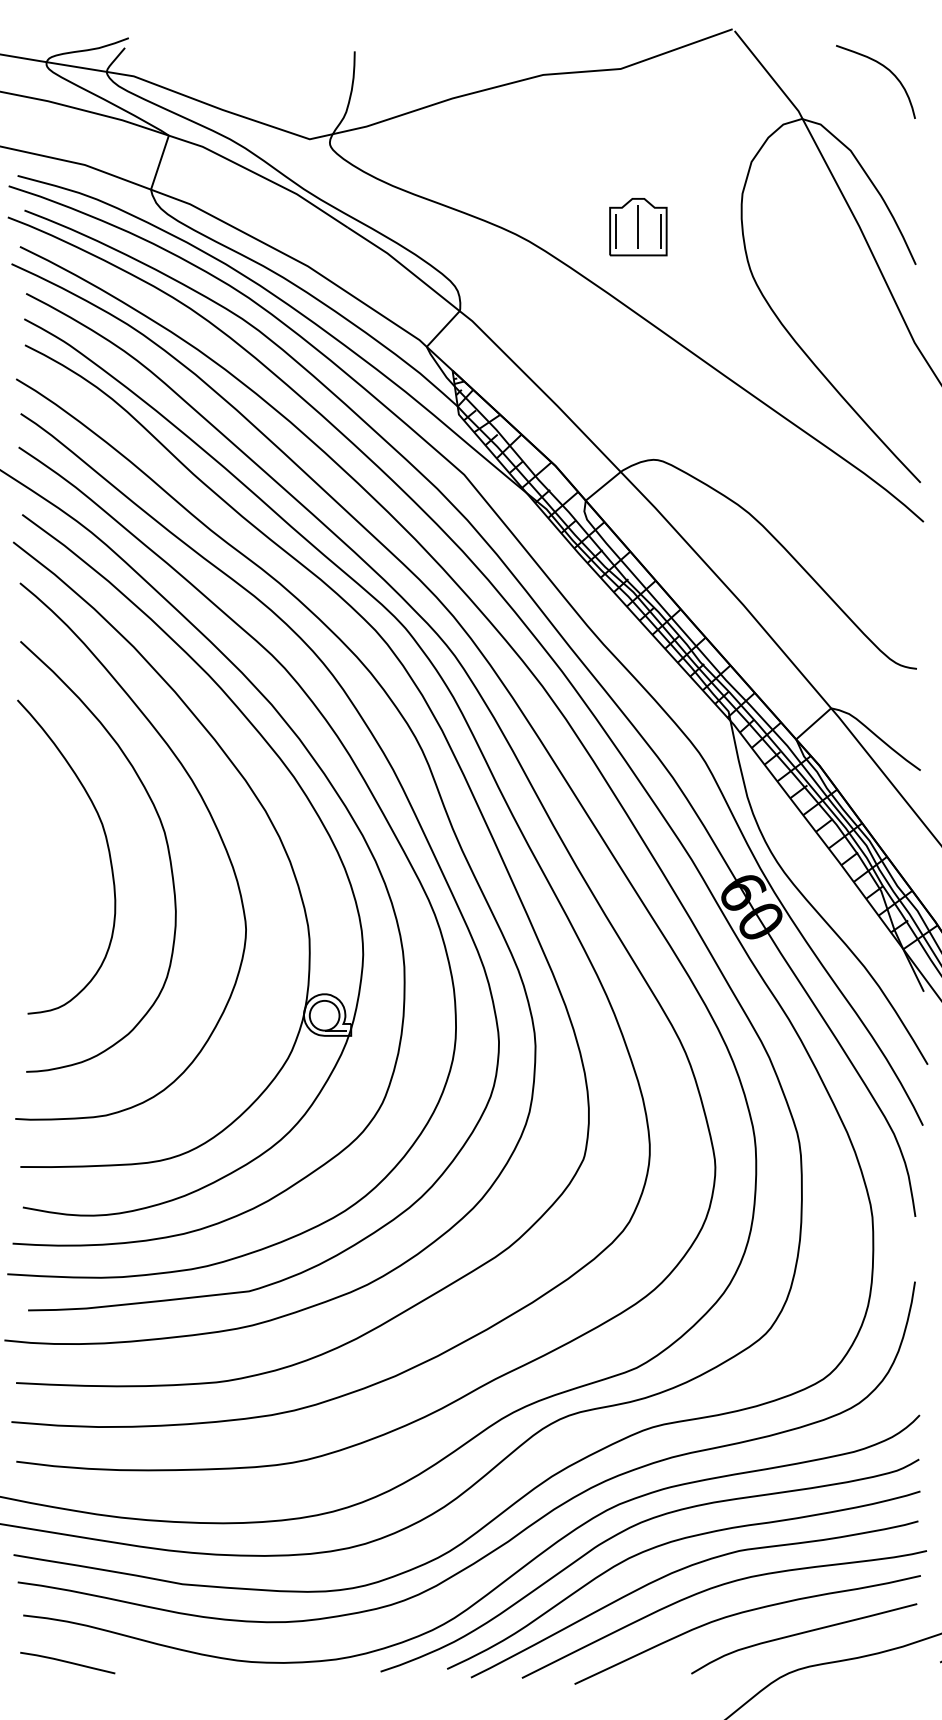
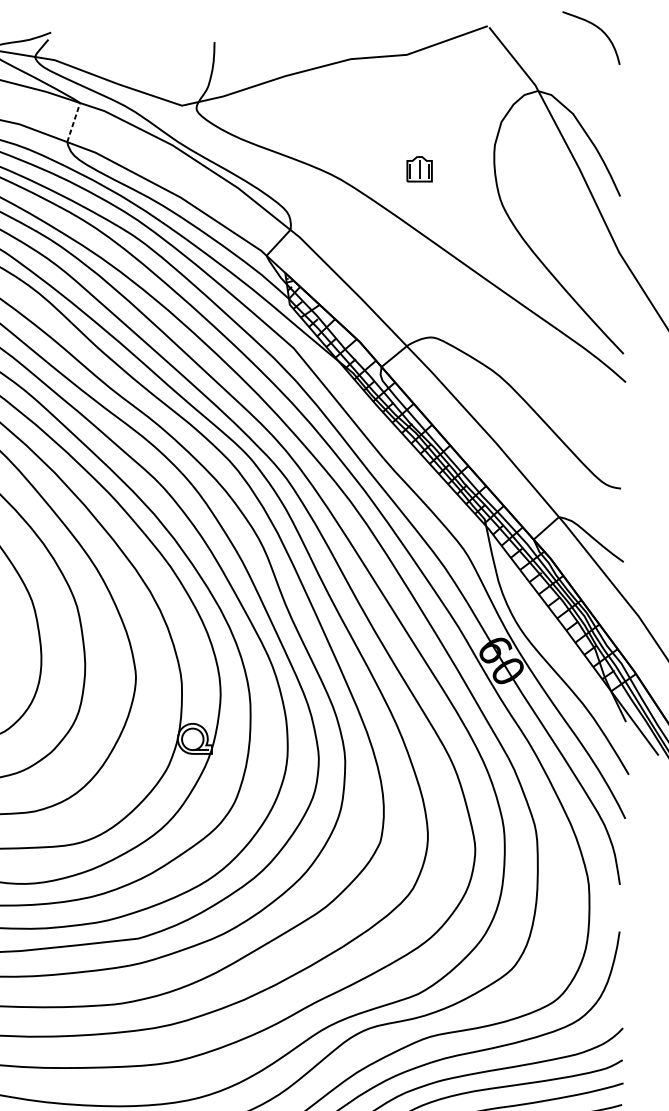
curve: (886, 69) -> (599, 29), moved
line: (160, 162) -> (74, 122), solid -> dashed
part: (638, 227) -> (419, 169), size x0.6

